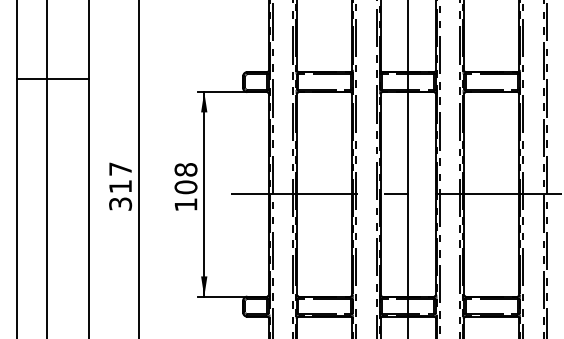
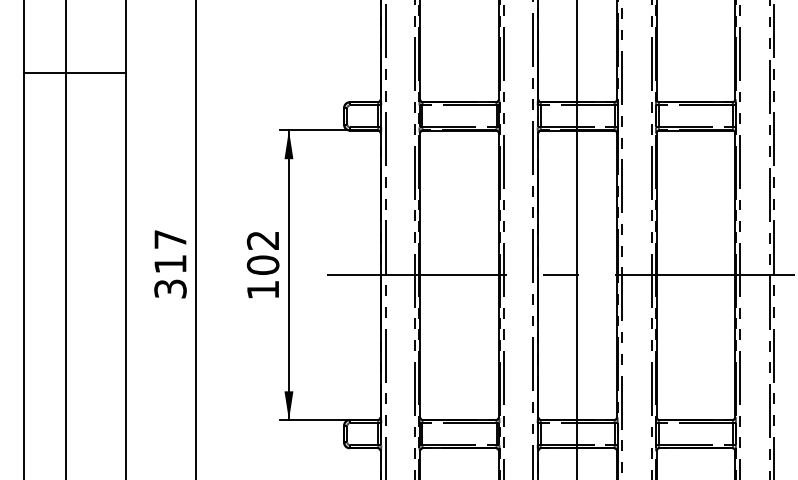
line: (52, 79) -> (74, 73), moved
text: (185, 169) -> (262, 240), 108 -> 102

